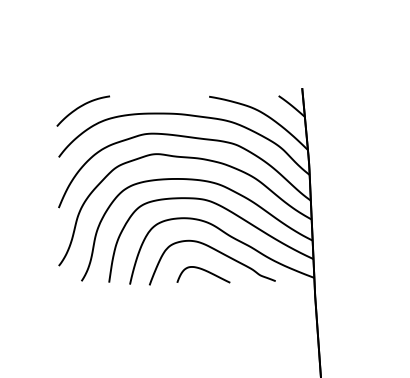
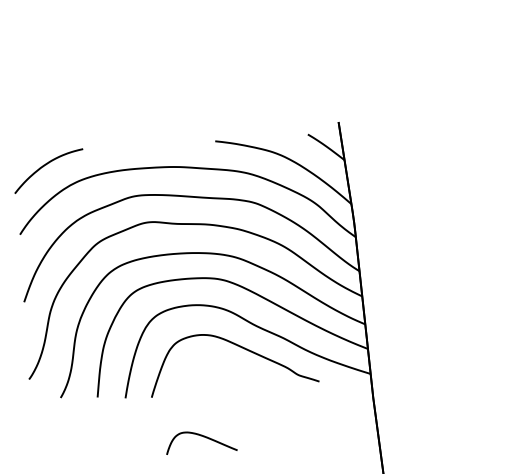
curve: (204, 271) -> (202, 437), moved

